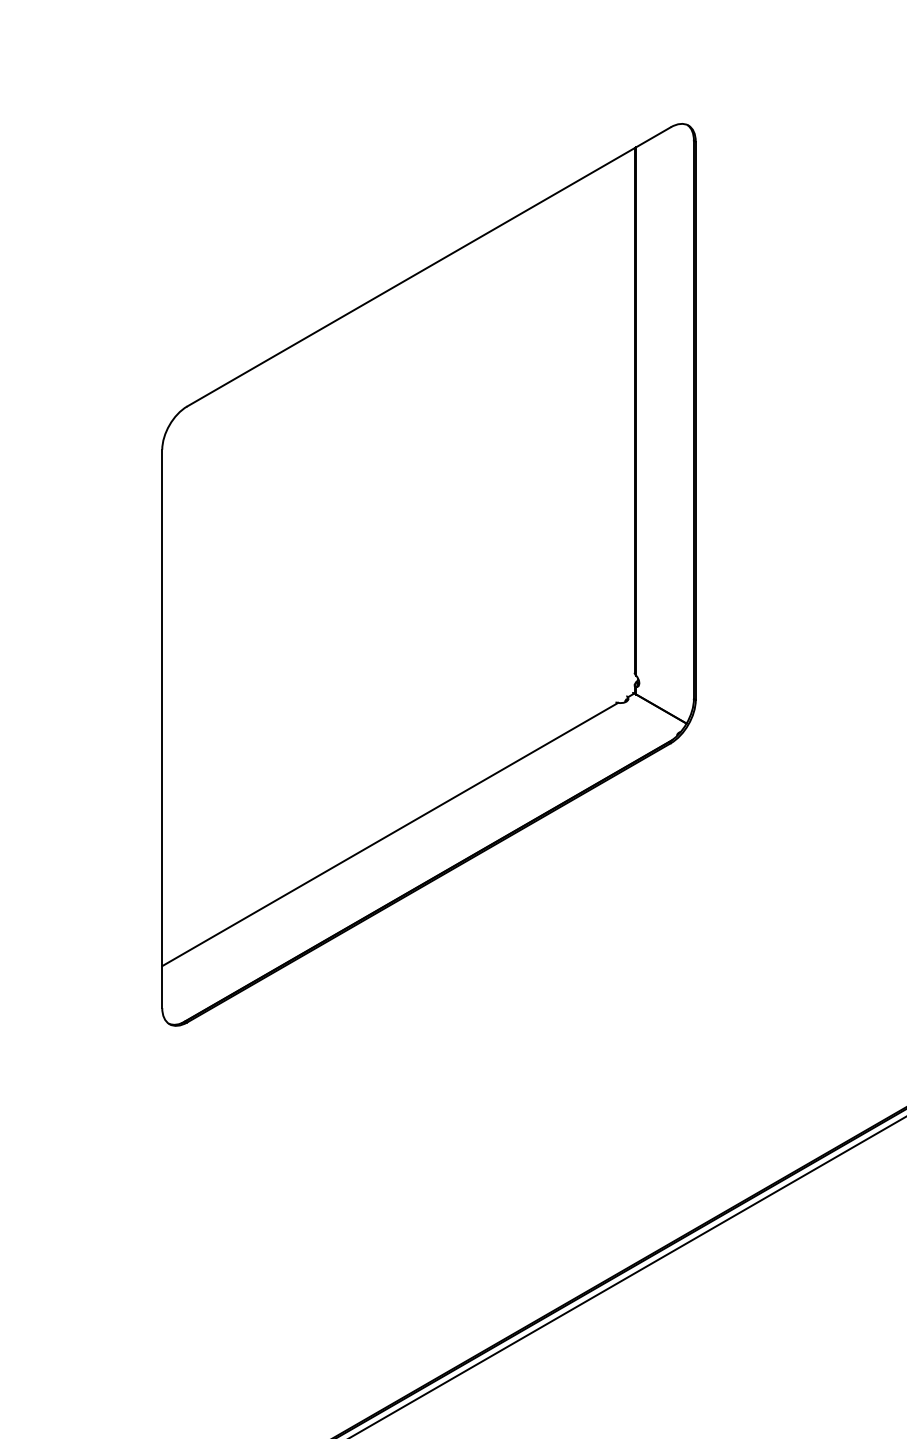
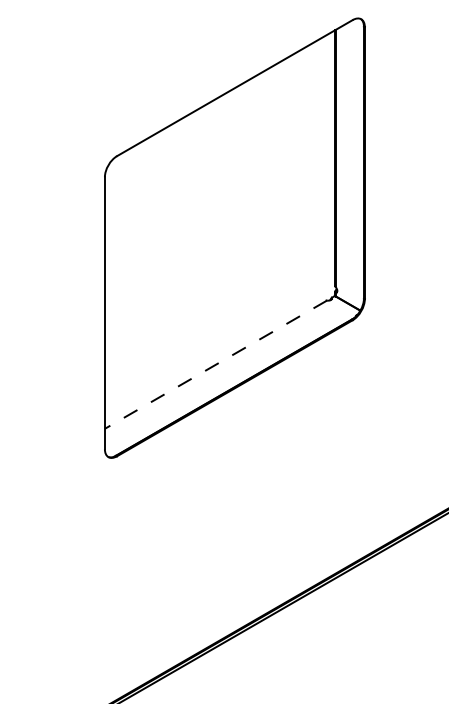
line: (389, 834) -> (215, 364), solid -> dashed

